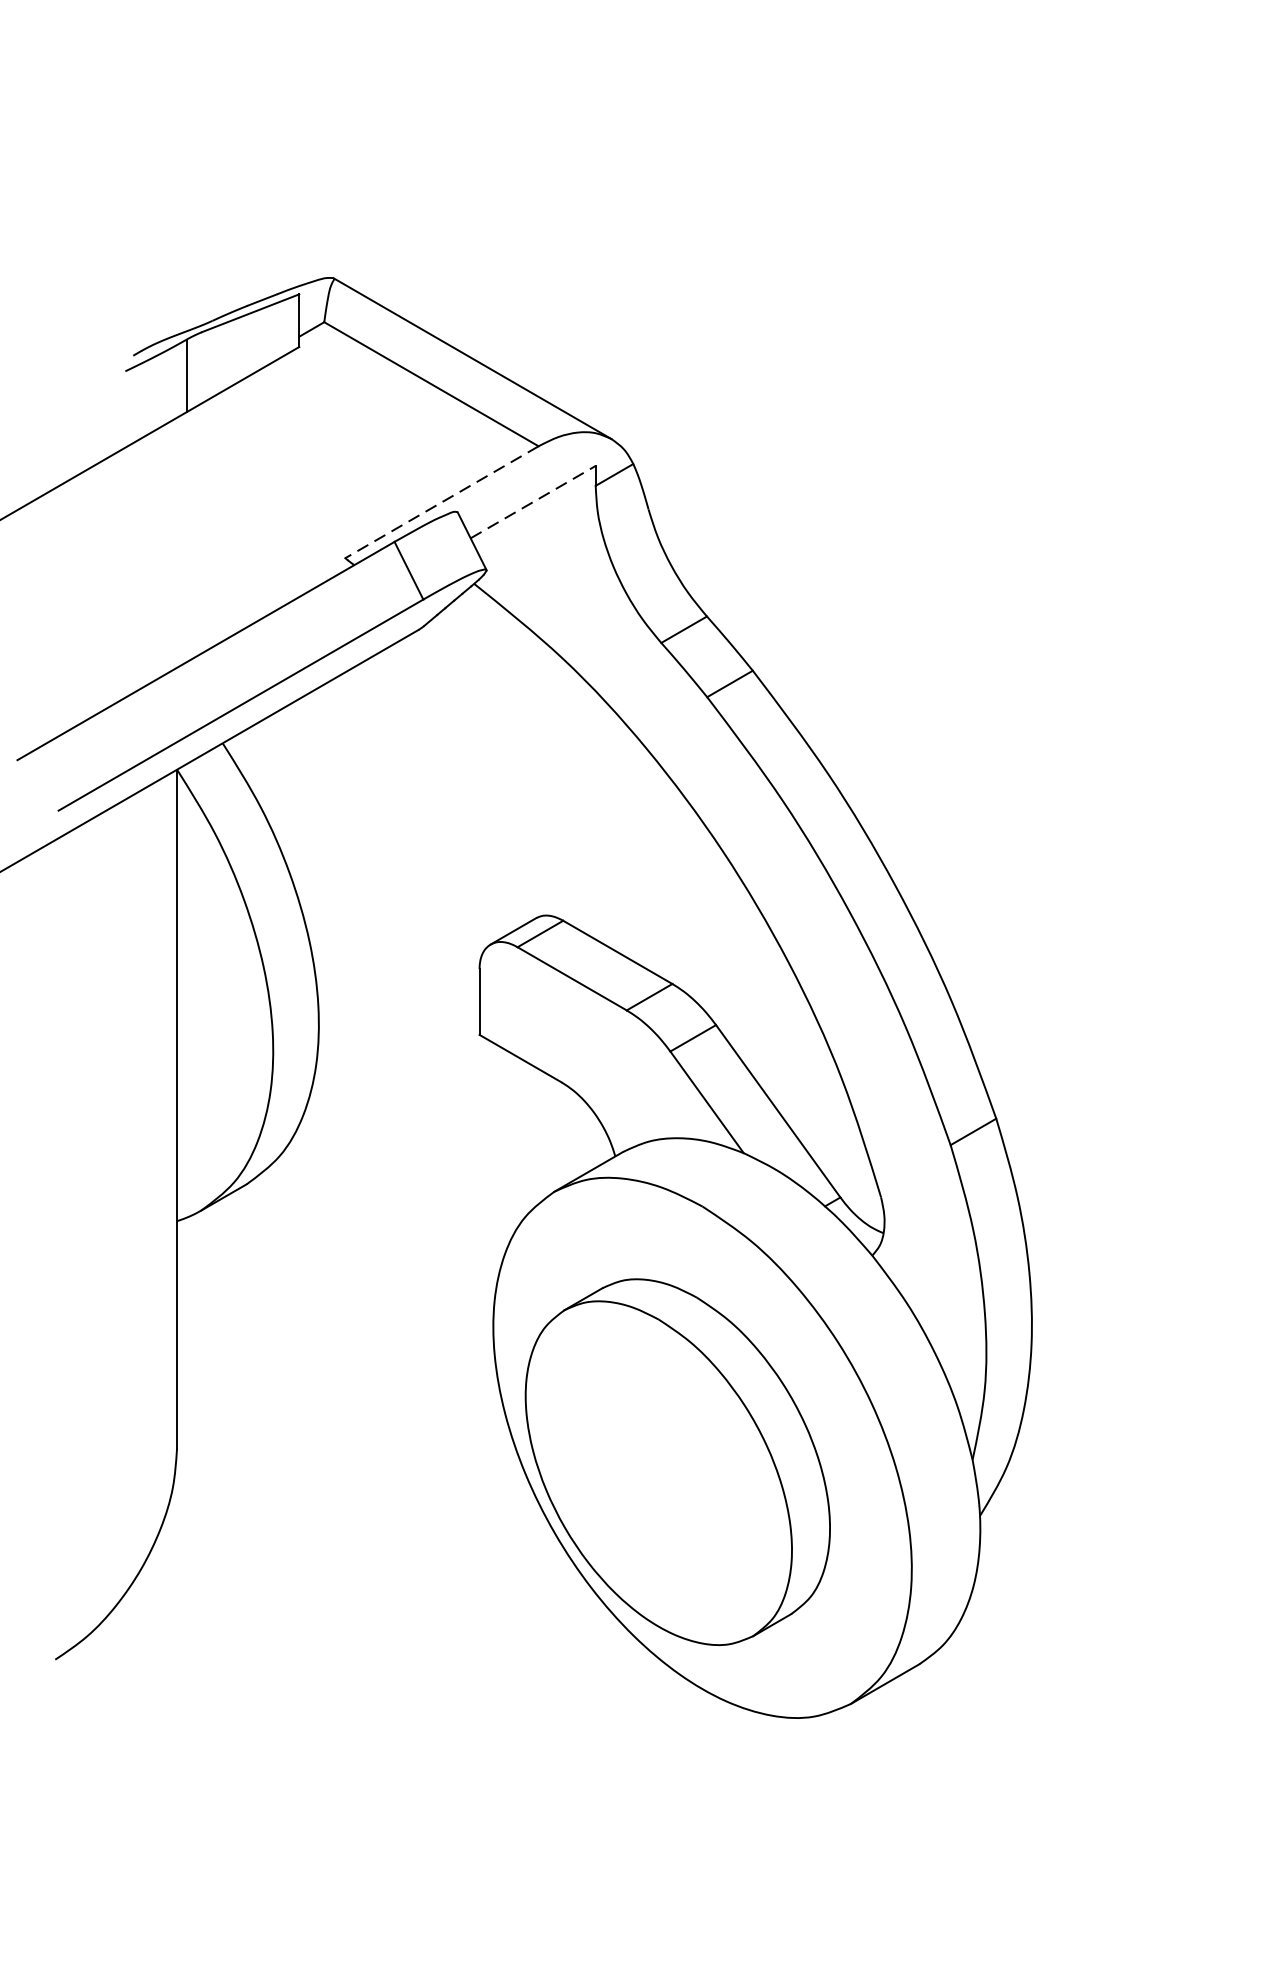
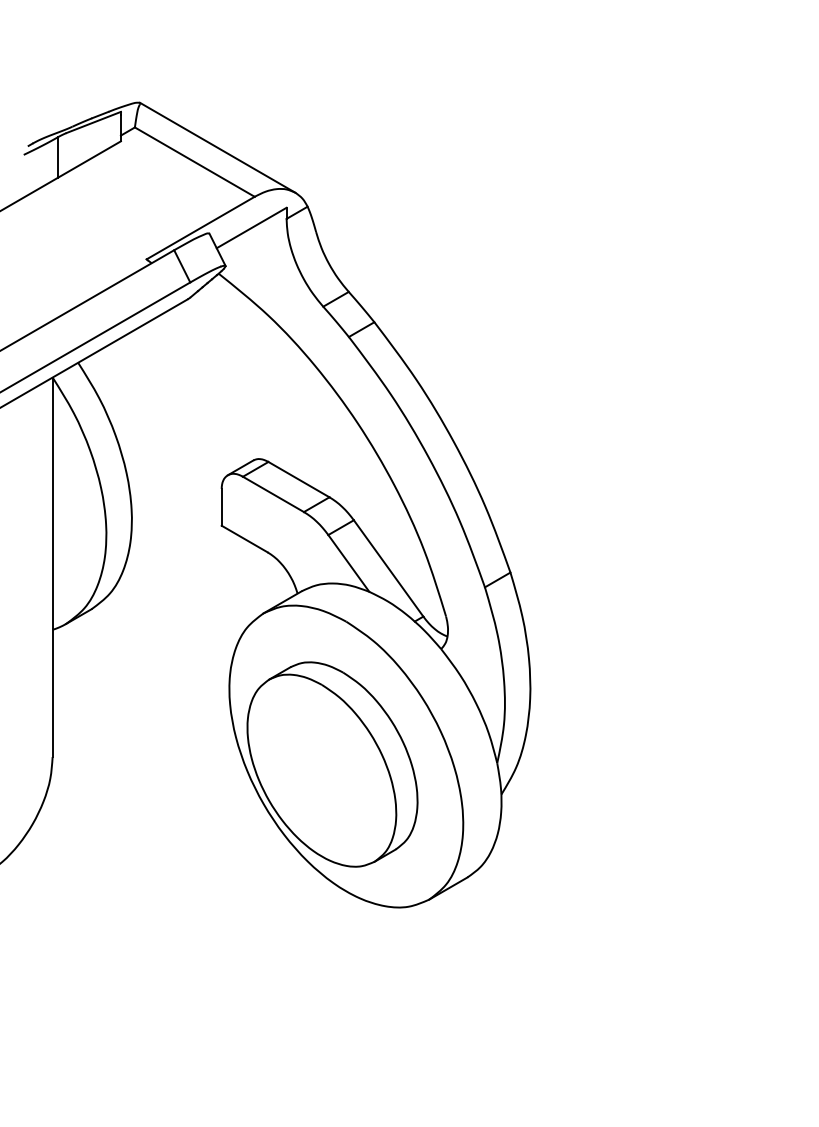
line: (534, 501) -> (252, 227), dashed -> solid
line: (441, 502) -> (200, 228), dashed -> solid

